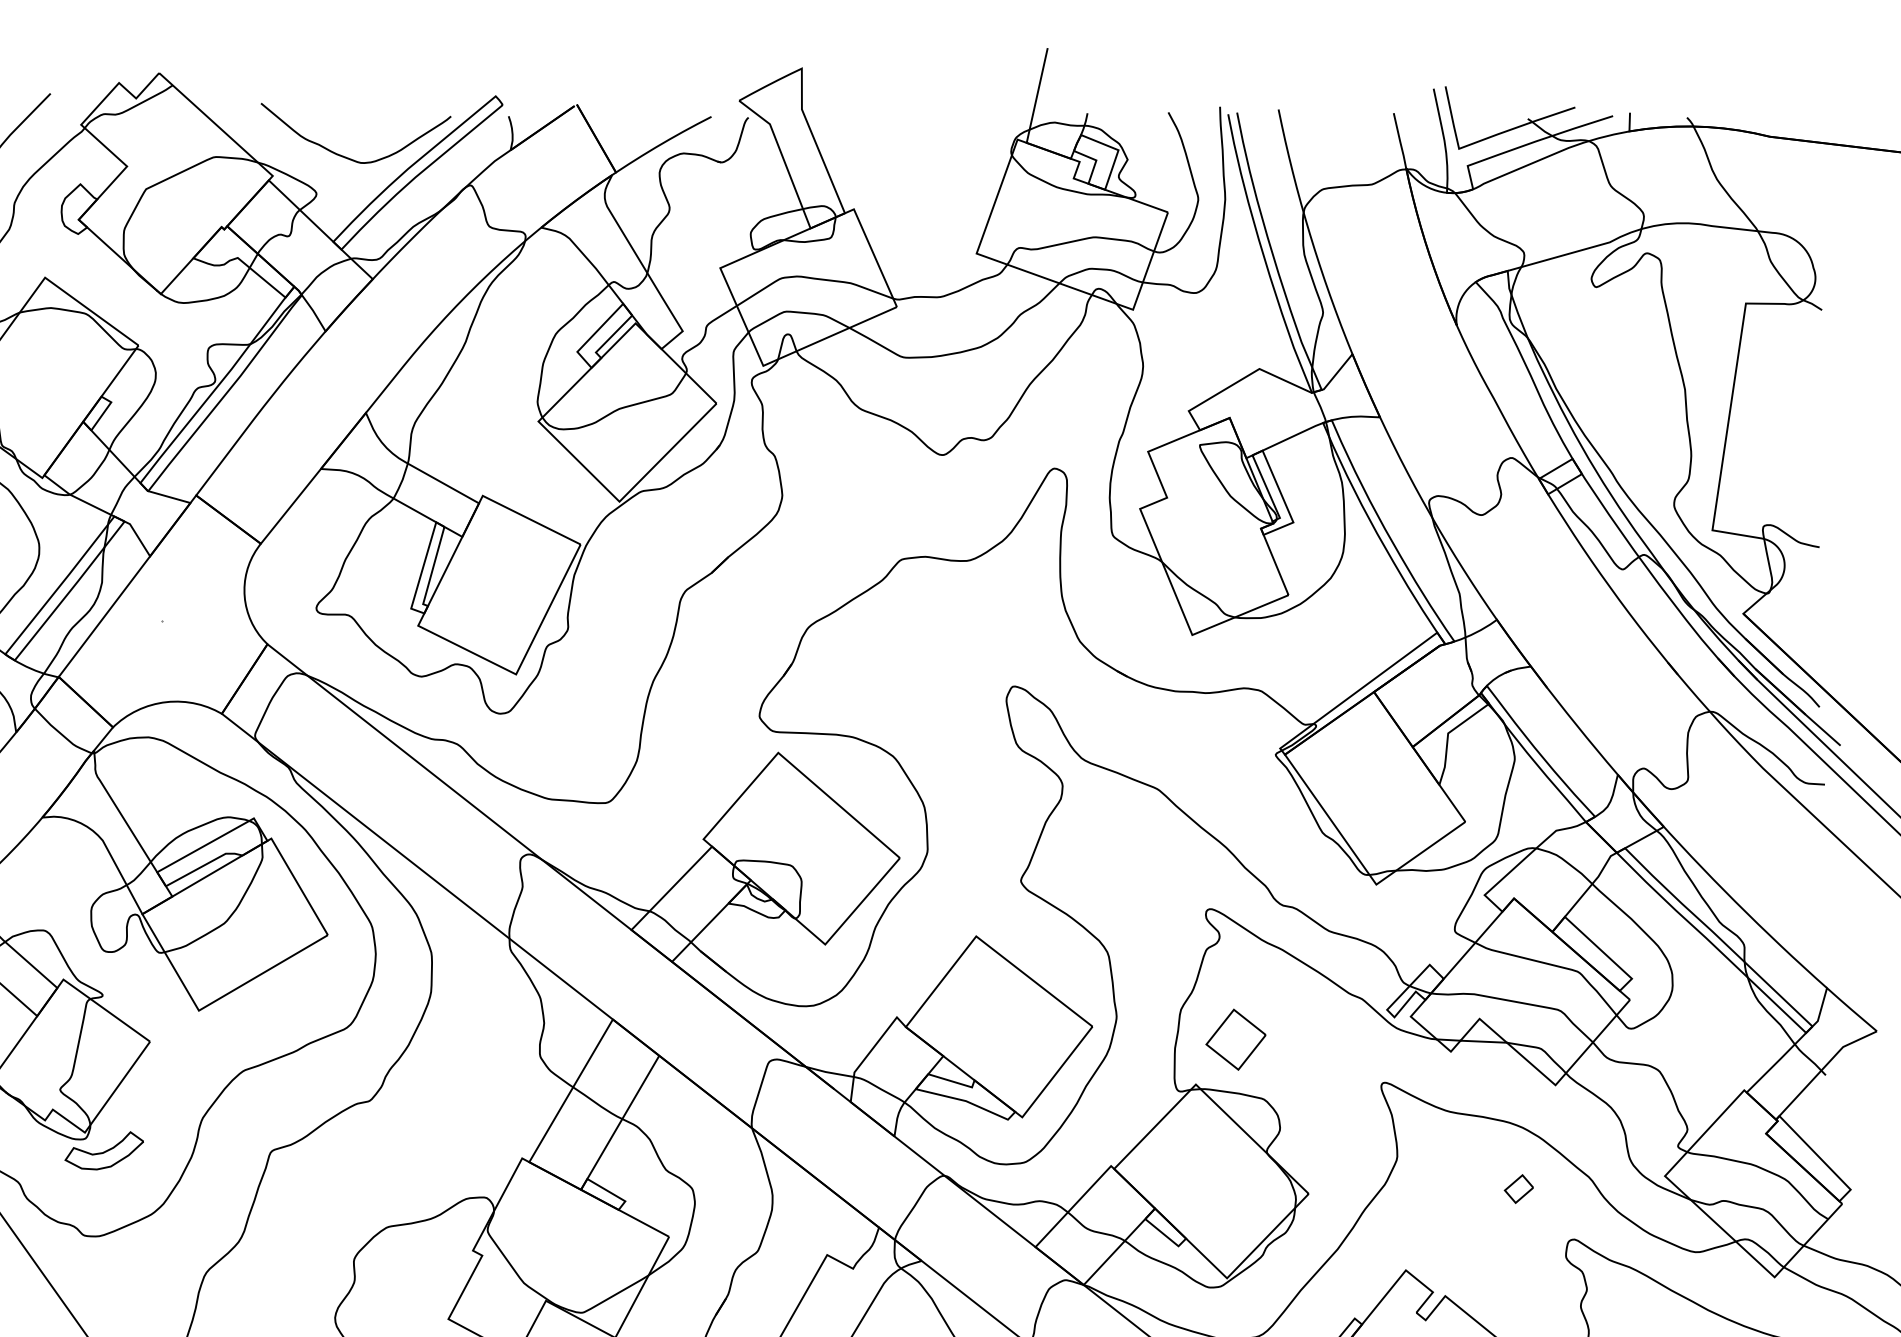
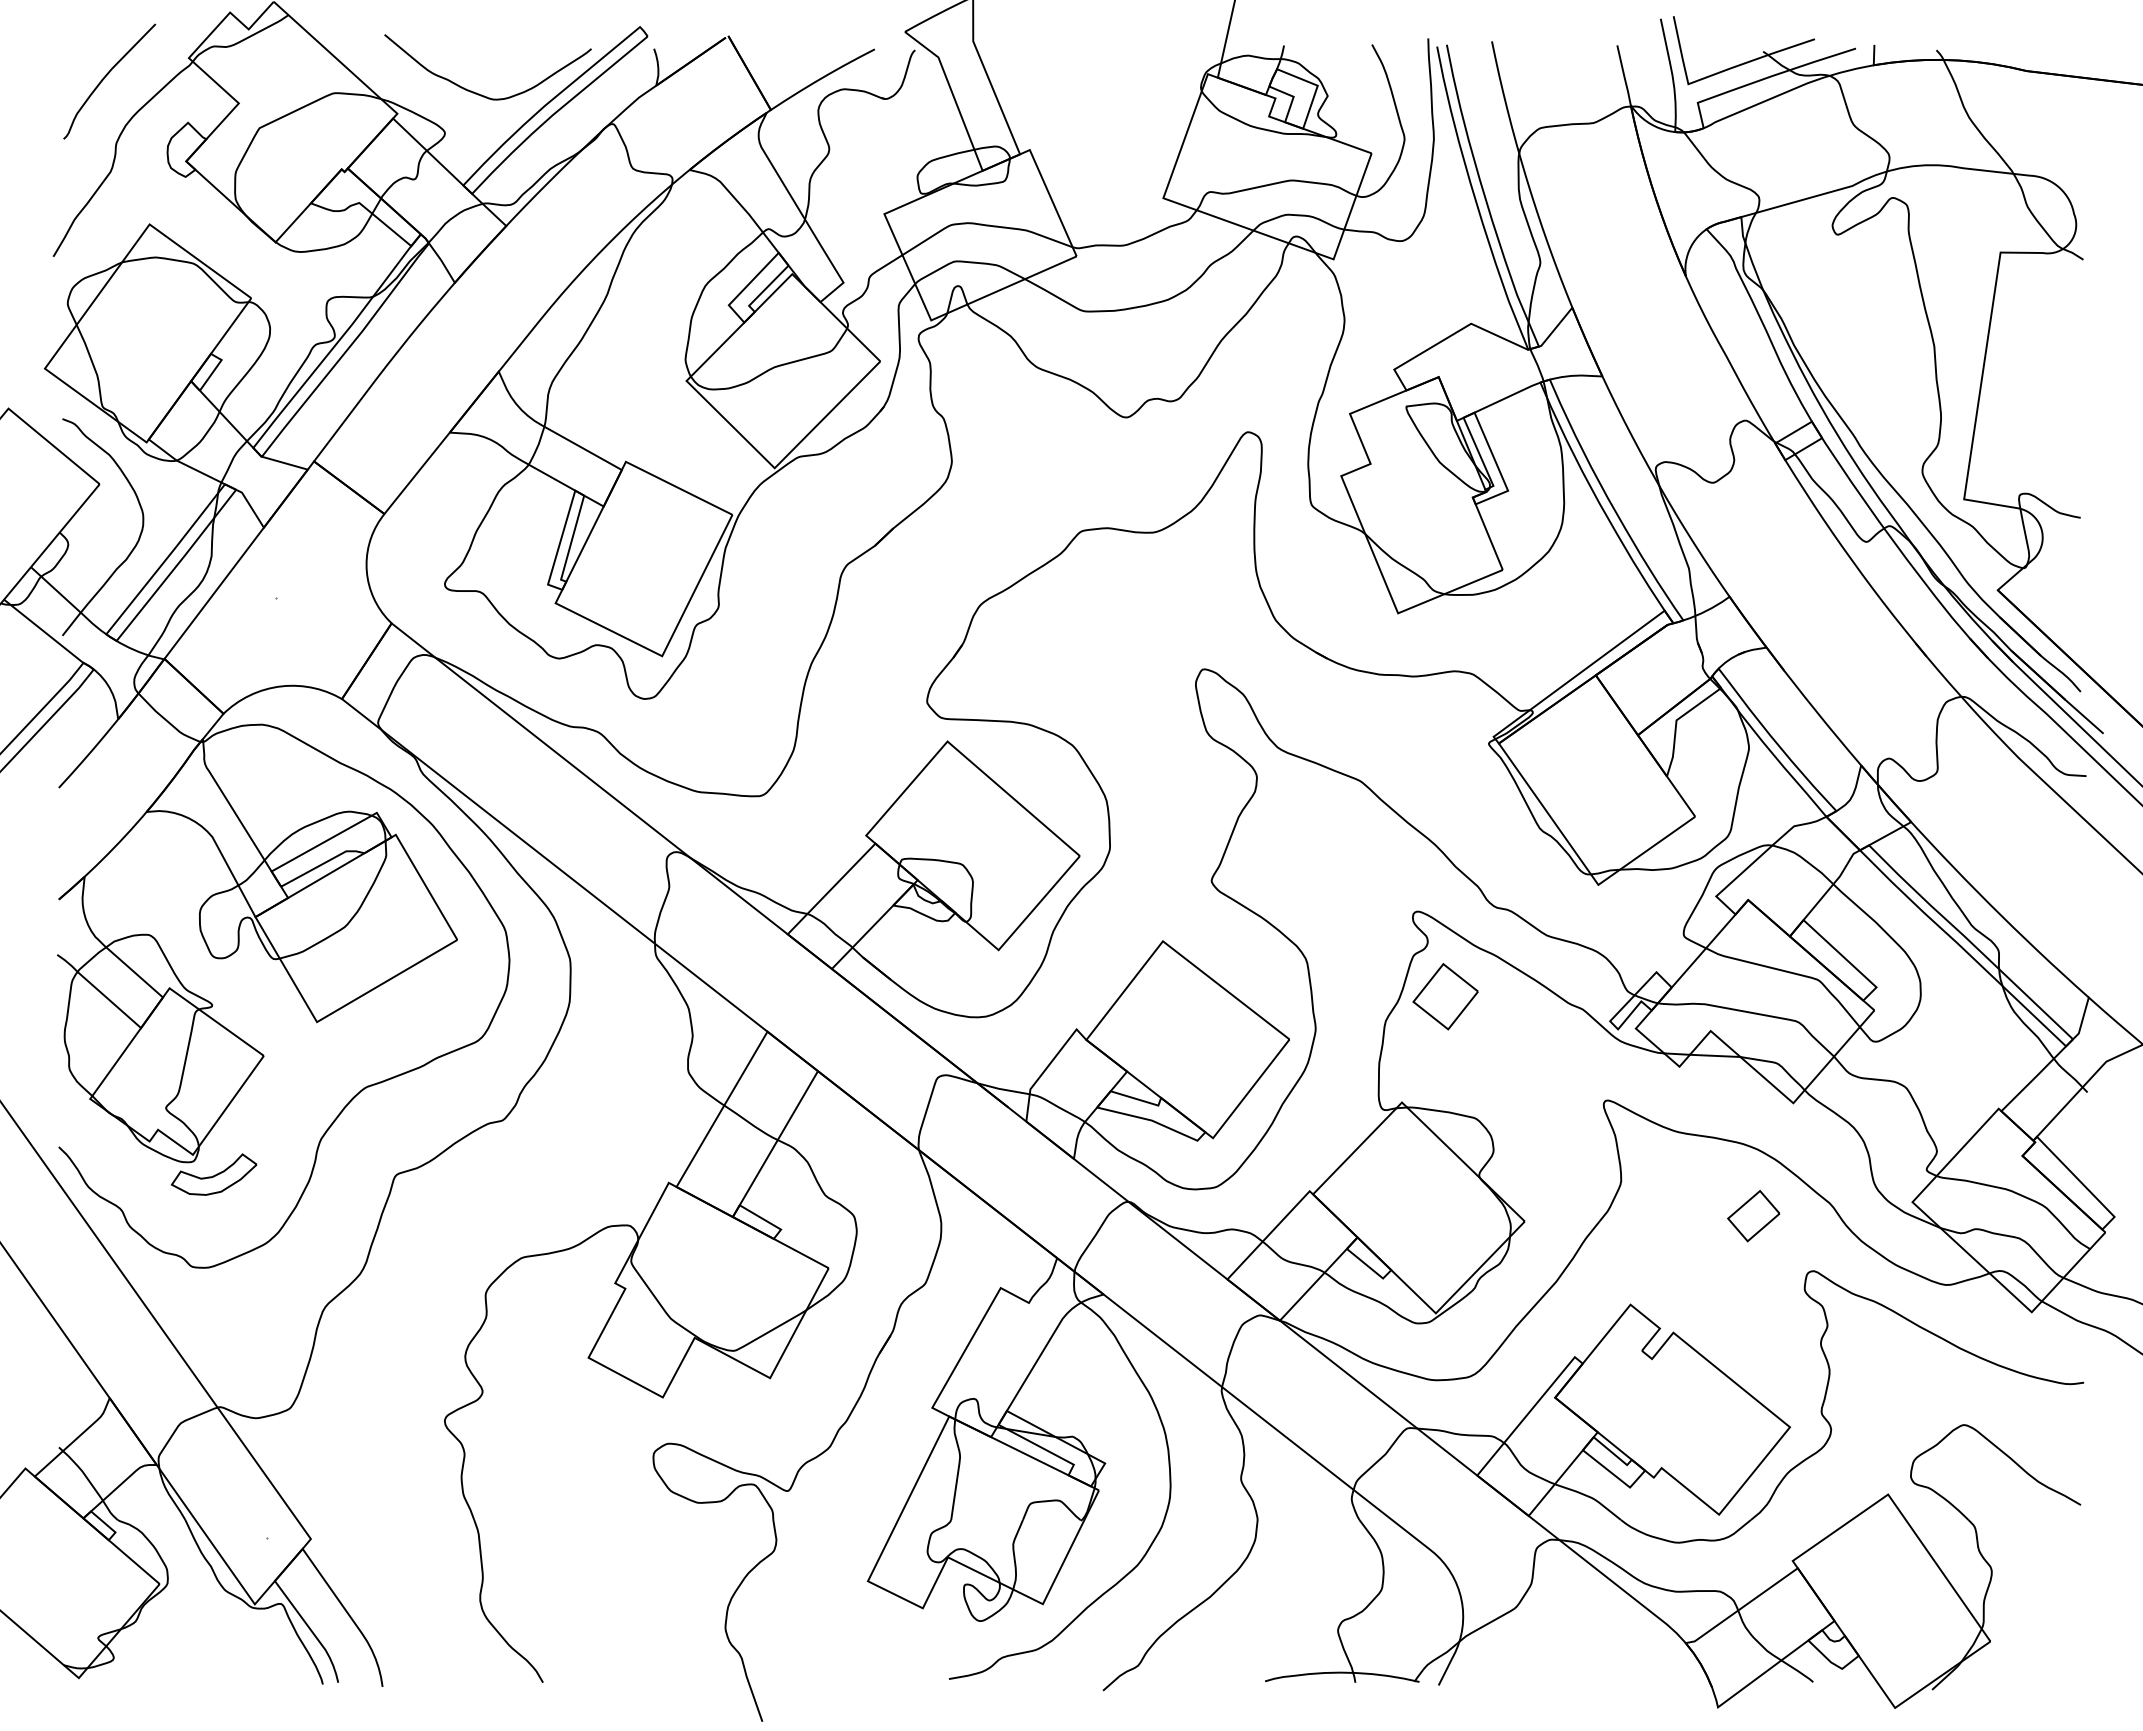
part: (1235, 1039) -> (1445, 996), moved
part: (1518, 1189) -> (1753, 1216), size x1.67

